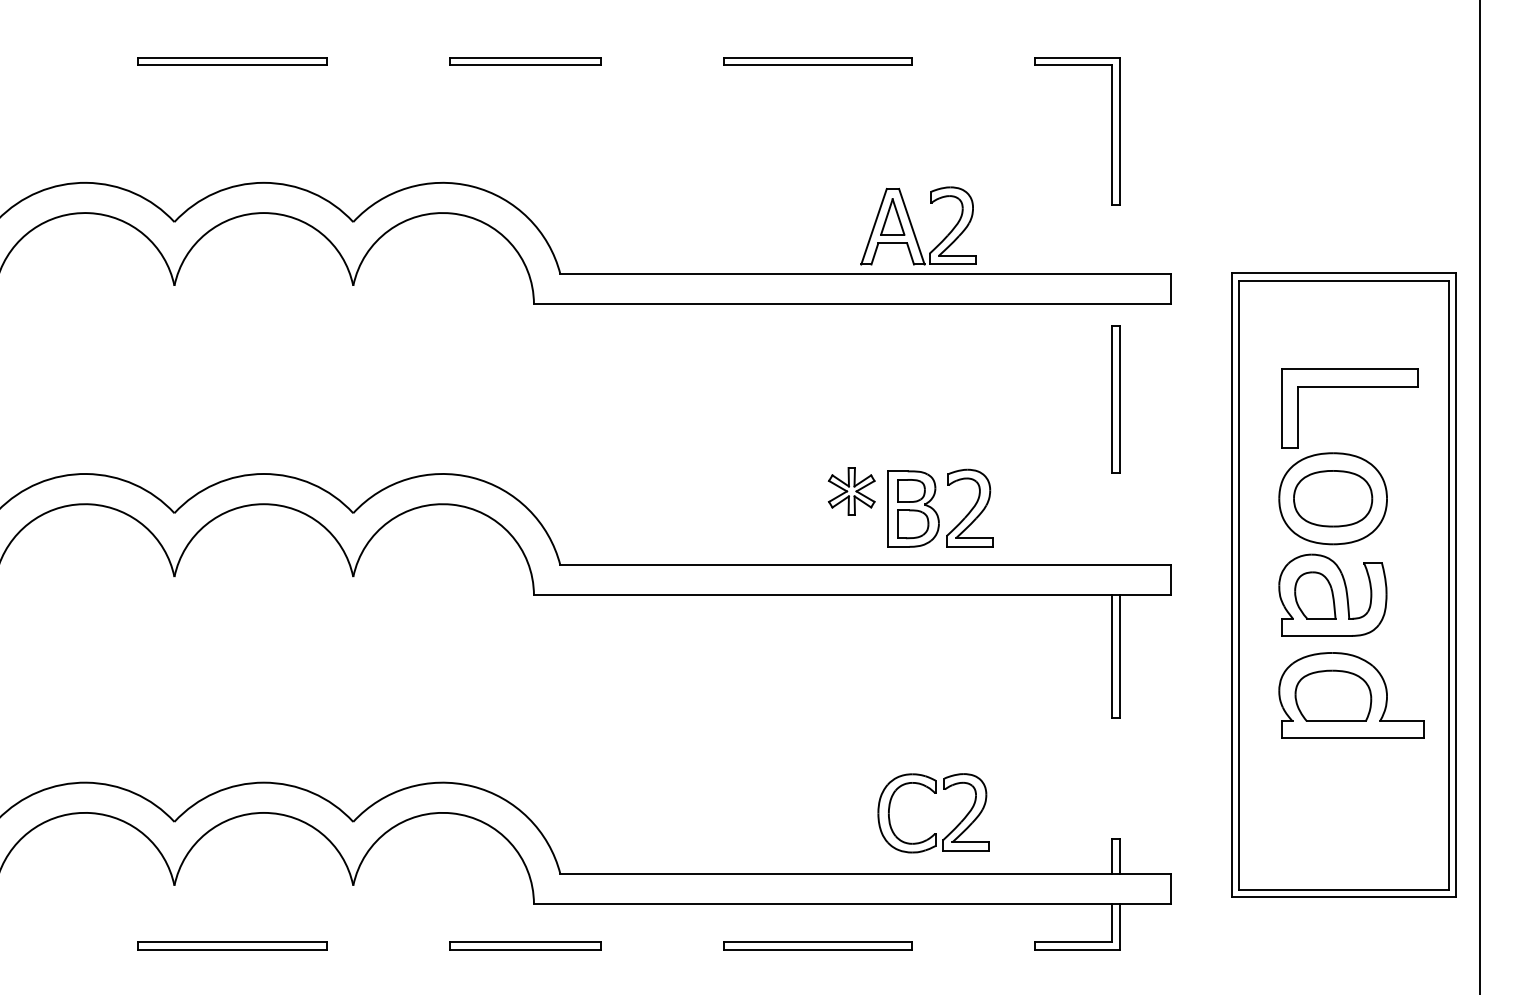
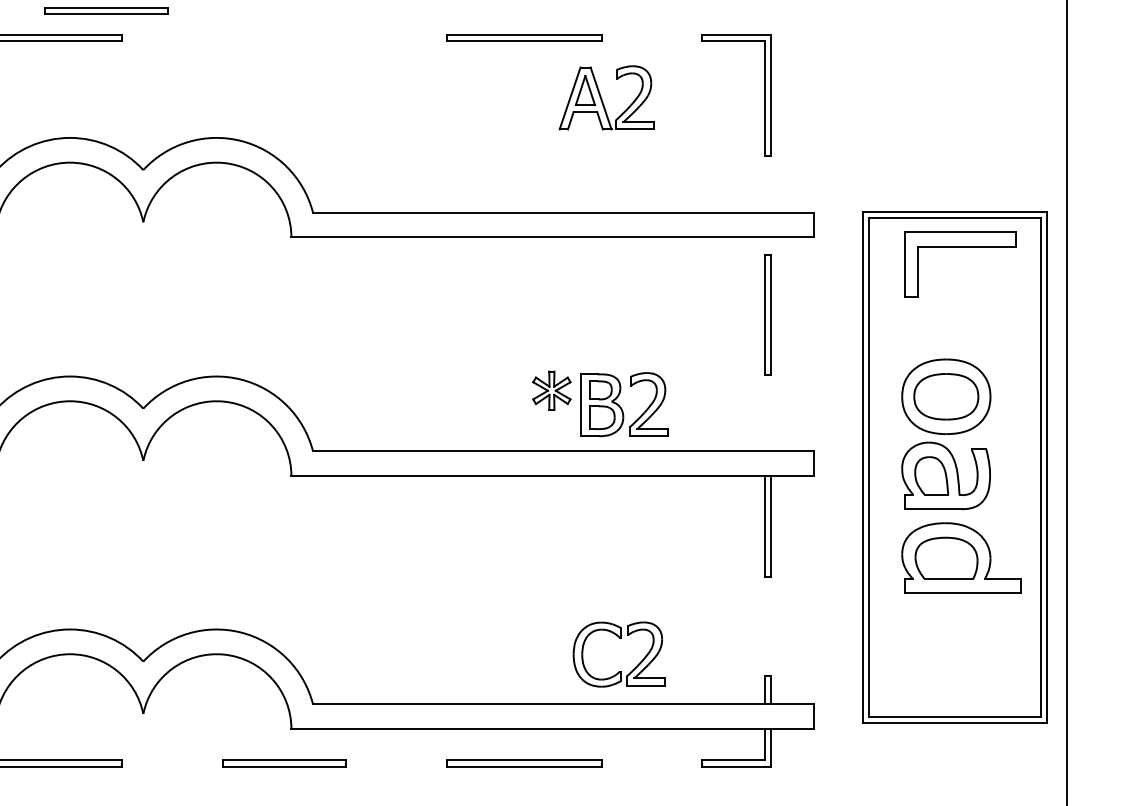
part: (525, 61) -> (106, 11), moved
part: (918, 225) -> (606, 97), moved
part: (1349, 387) -> (959, 247), moved

